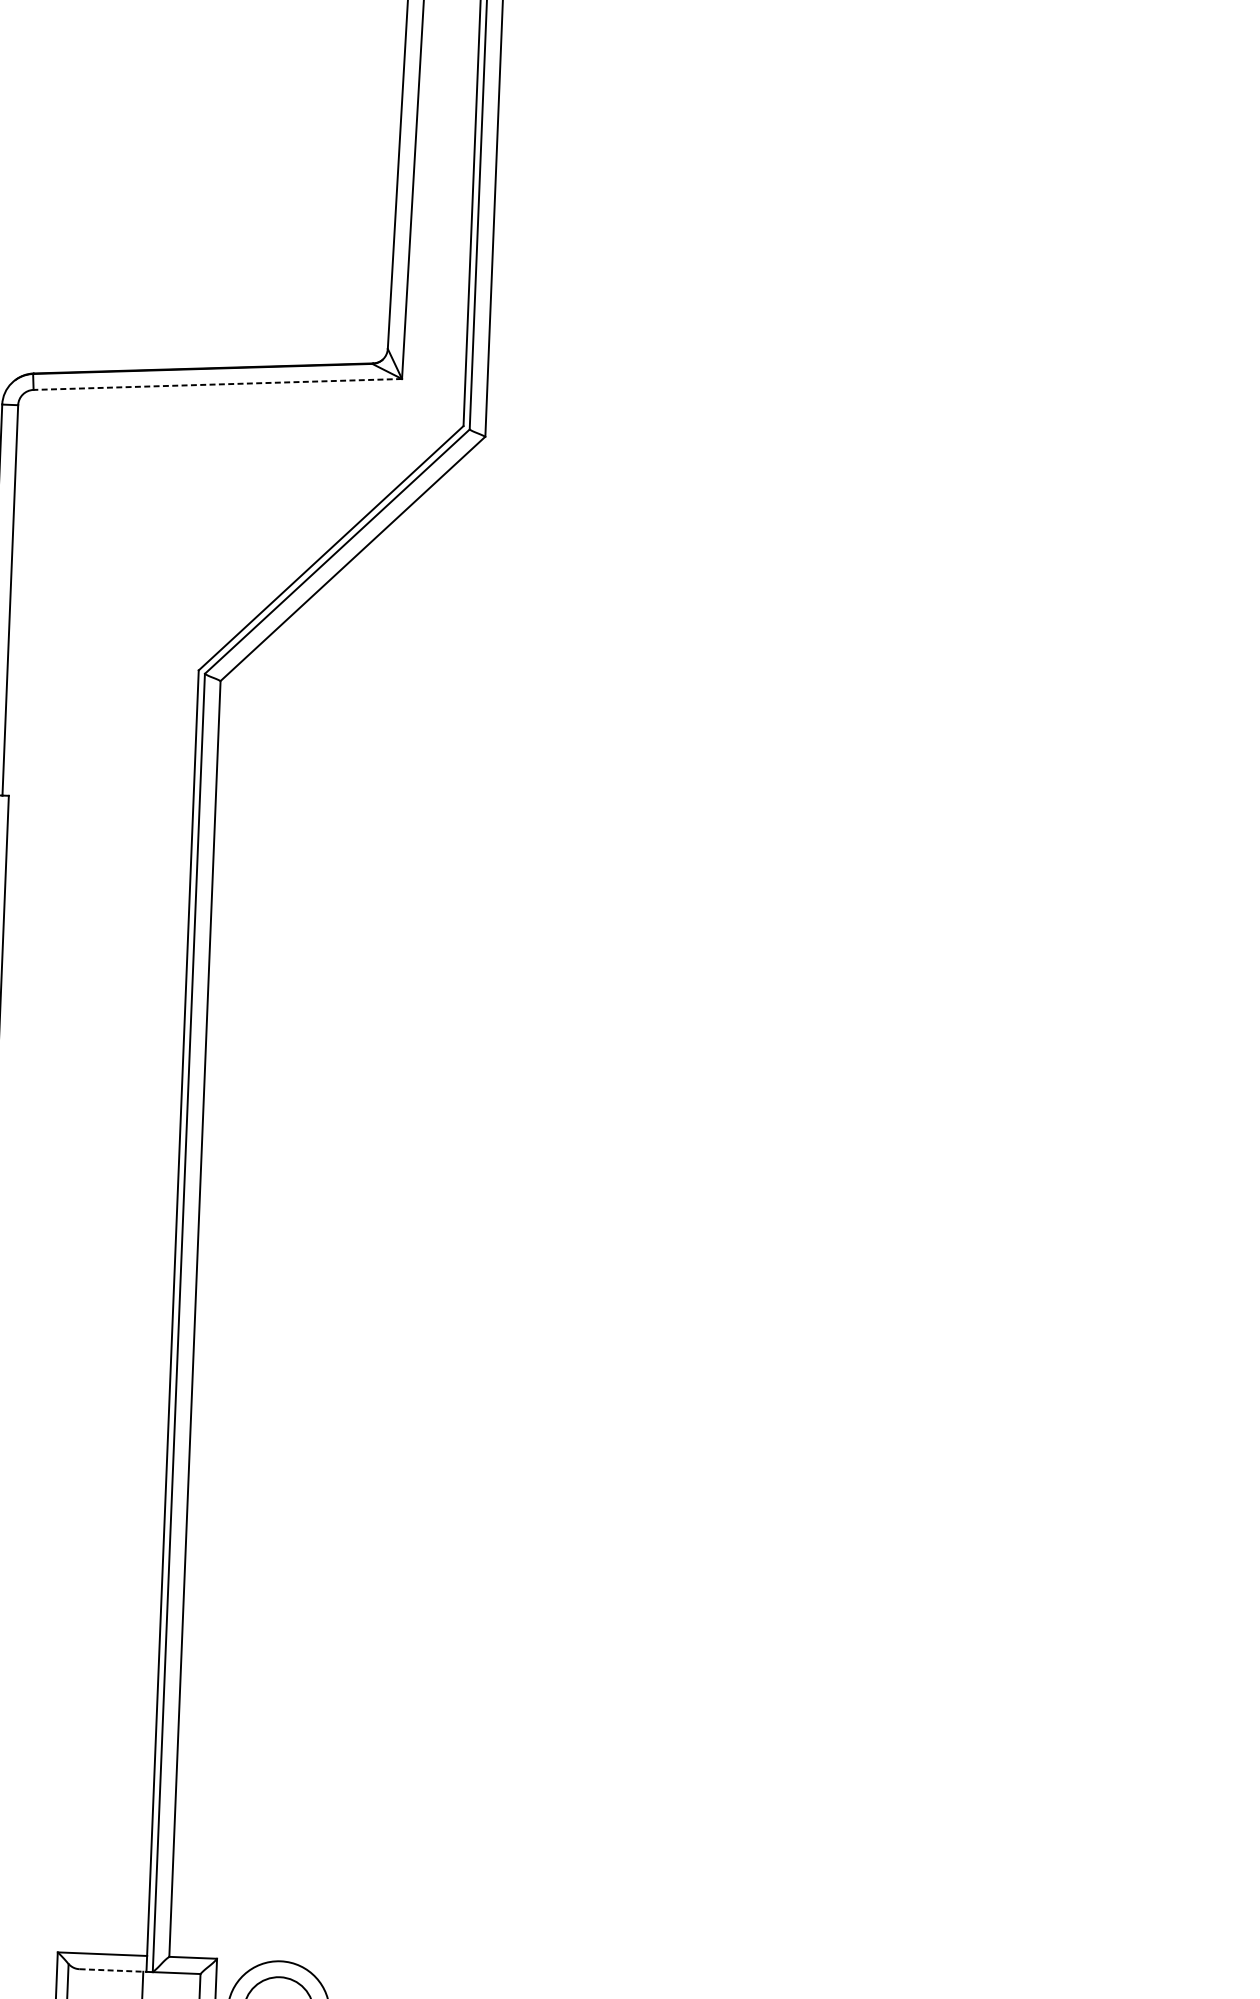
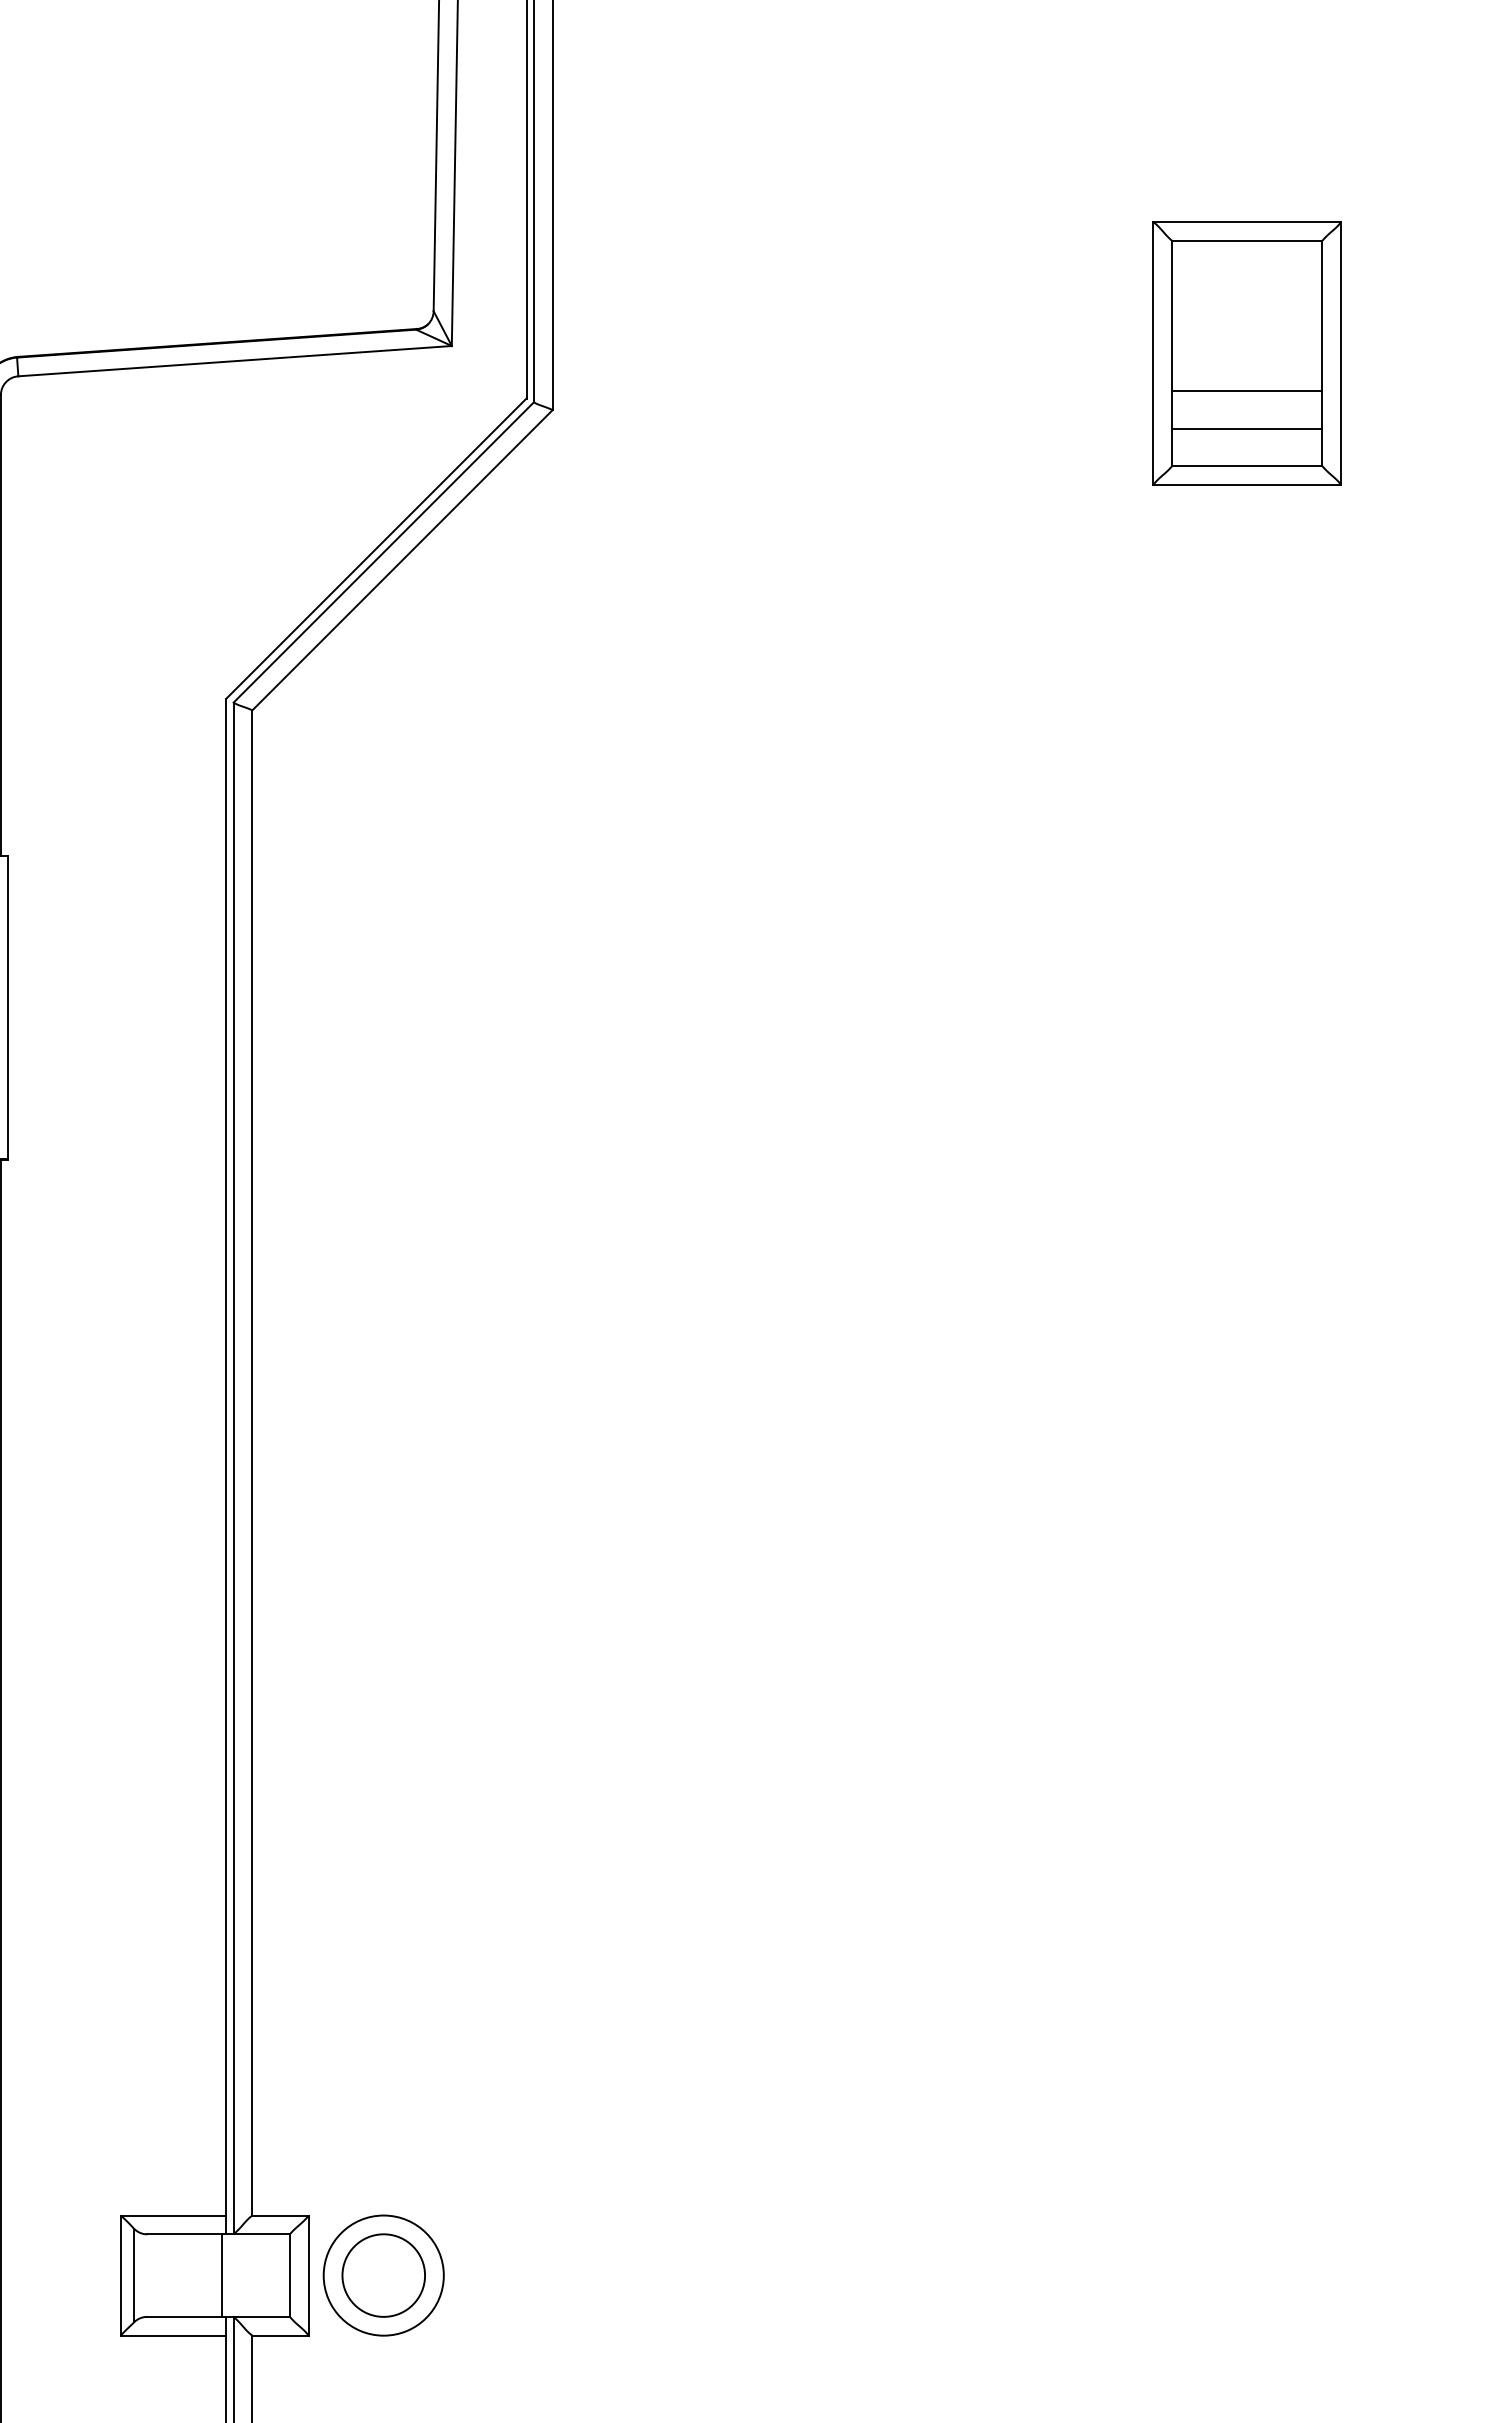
line: (217, 384) -> (234, 361), dashed -> solid
part: (1075, 412) -> (1246, 353), added
line: (113, 1970) -> (187, 2234), dashed -> solid

